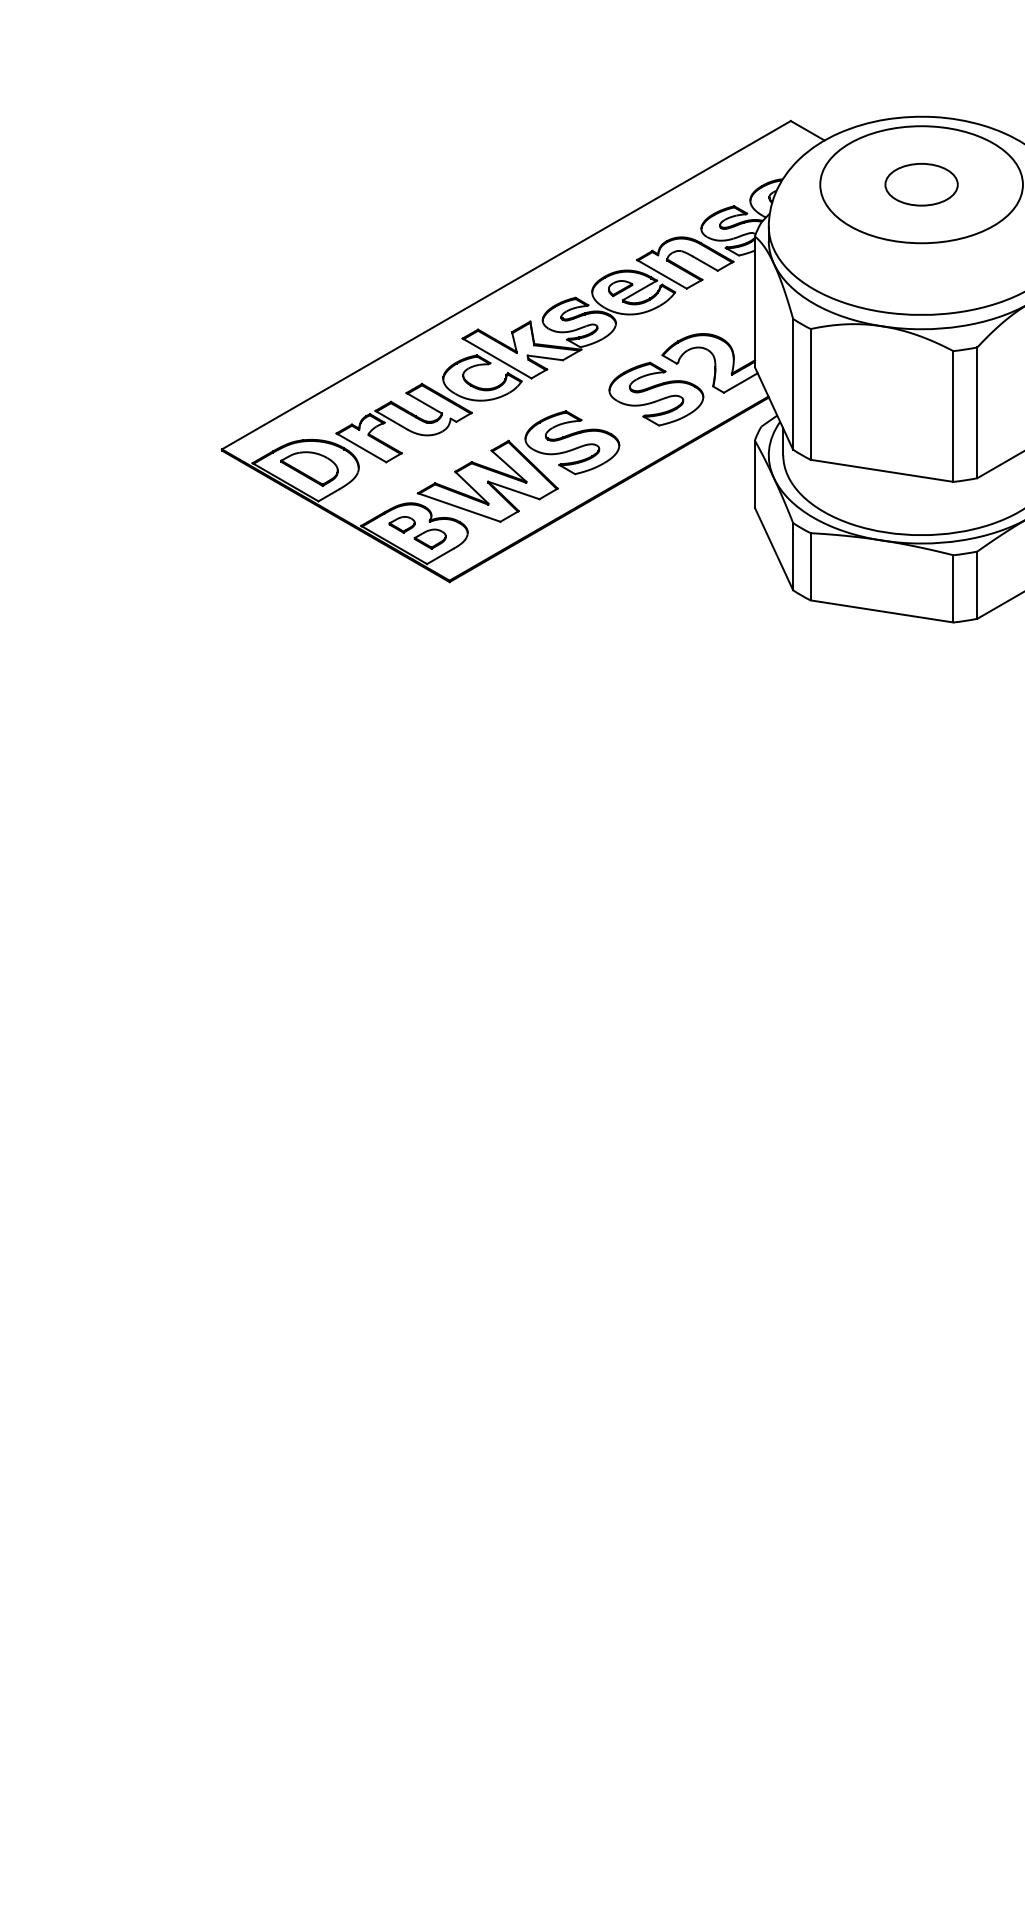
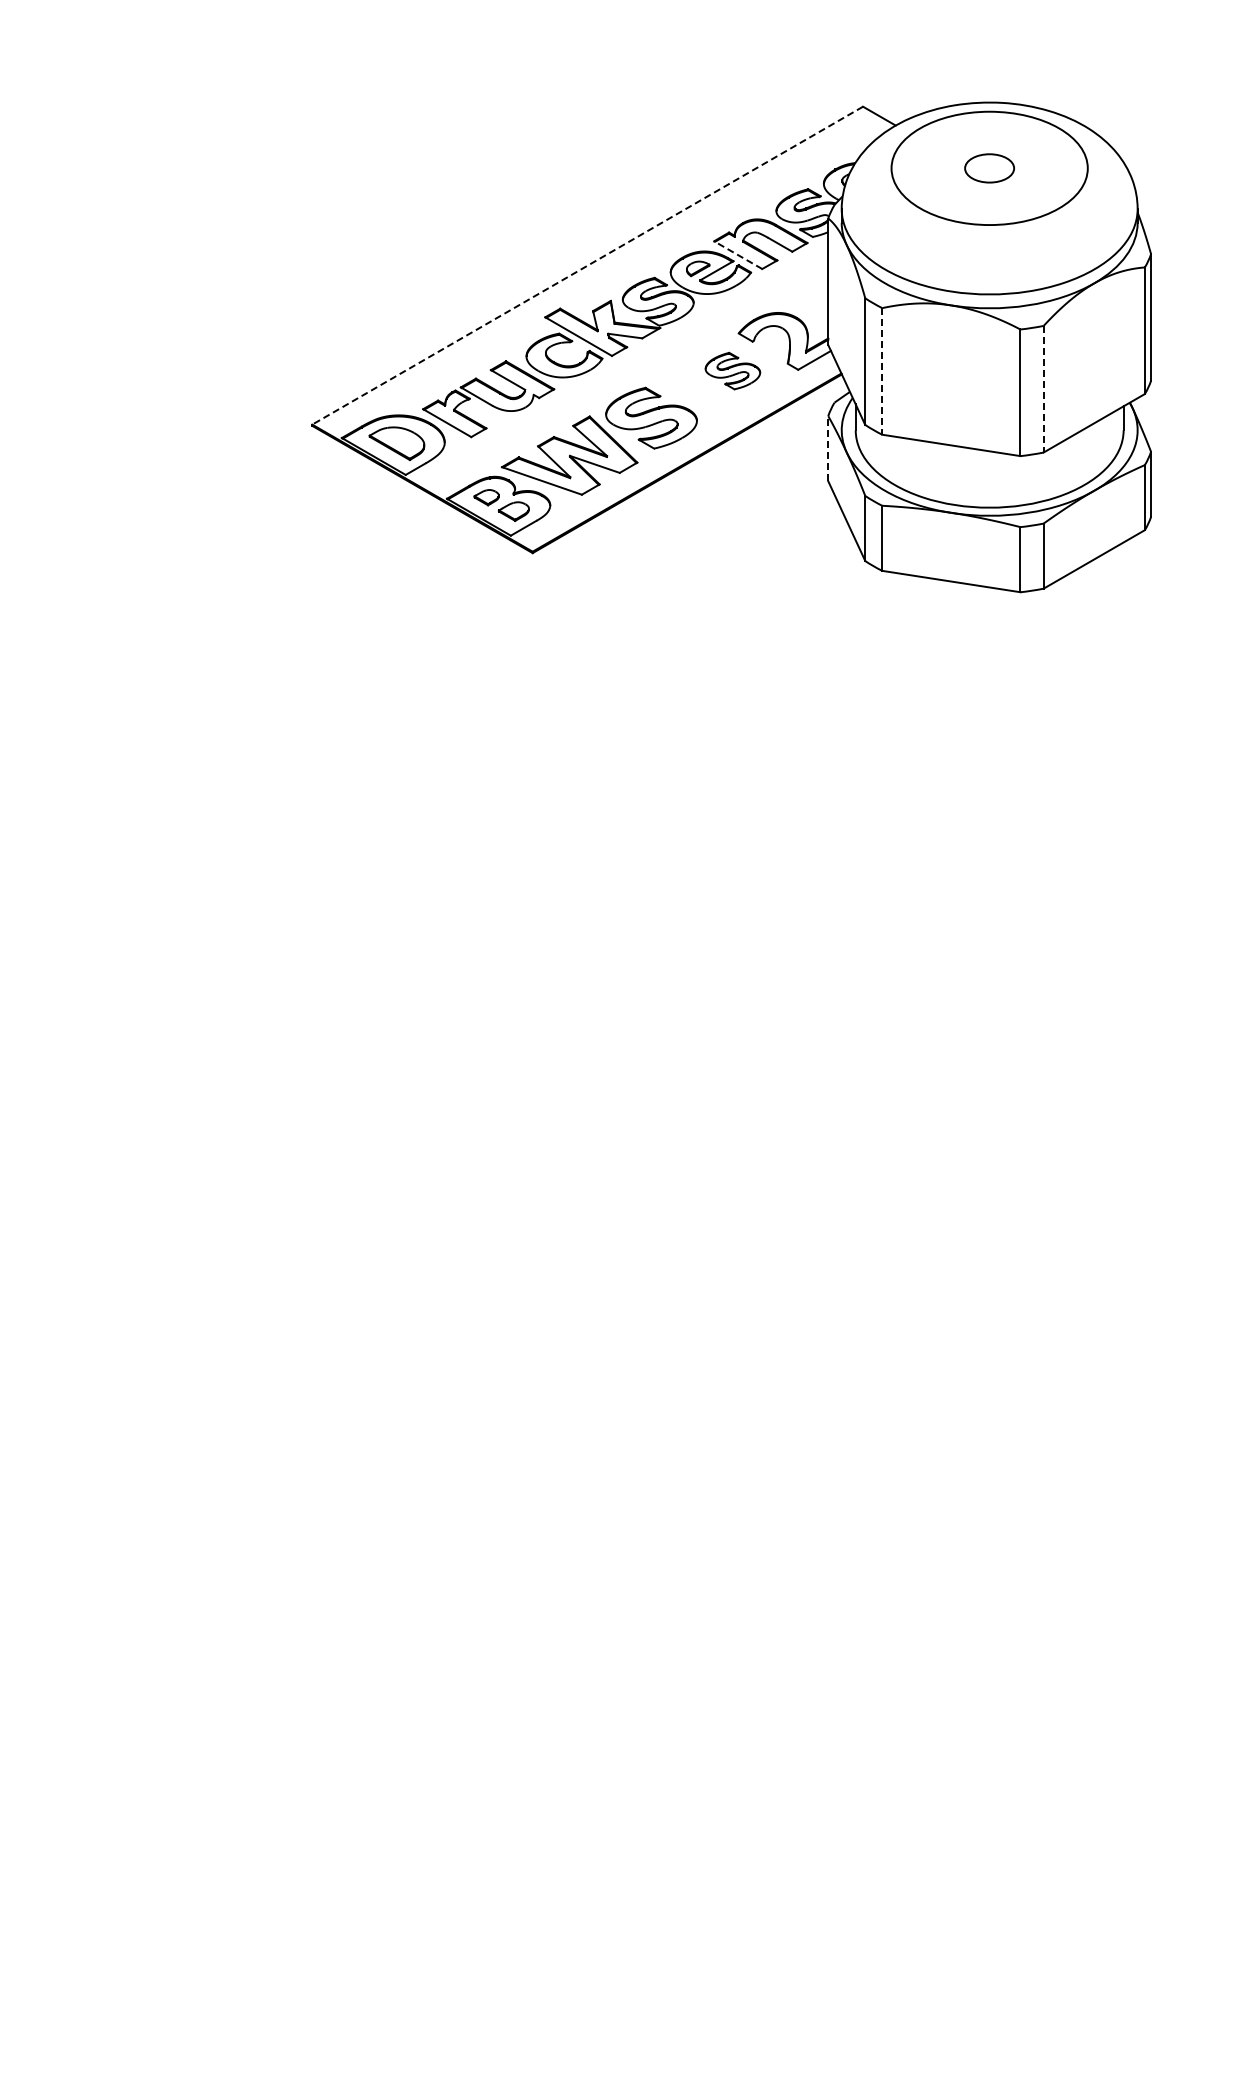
part: (921, 184) -> (989, 168), size x0.7
line: (662, 274) -> (738, 255), solid -> dashed
line: (506, 285) -> (587, 265), solid -> dashed
part: (655, 393) -> (732, 370), size x0.6
line: (810, 394) -> (882, 371), solid -> dashed
line: (977, 413) -> (1043, 389), solid -> dashed
line: (755, 474) -> (828, 448), solid -> dashed

